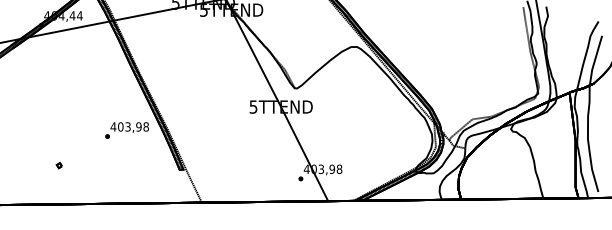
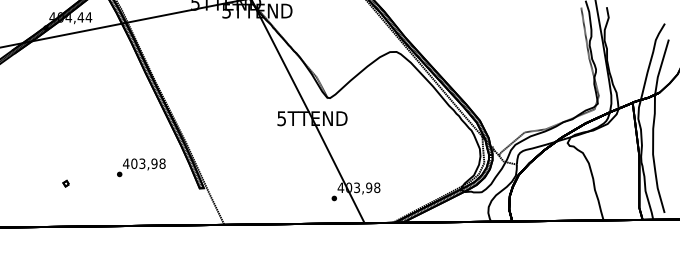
text: (127, 130) -> (141, 167), moved

